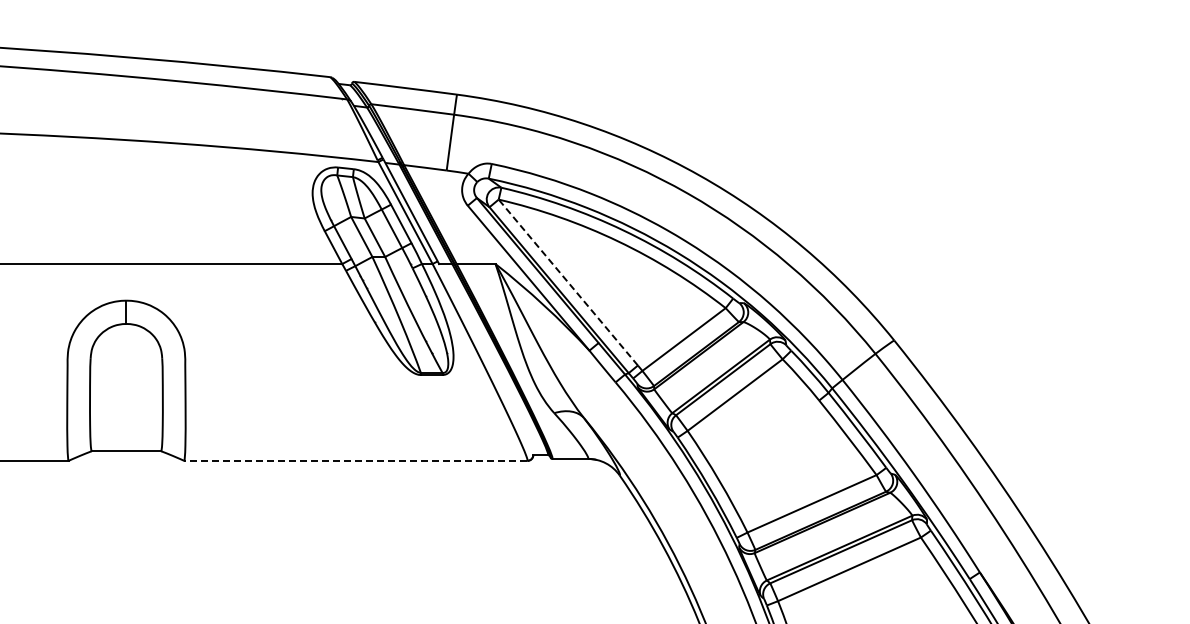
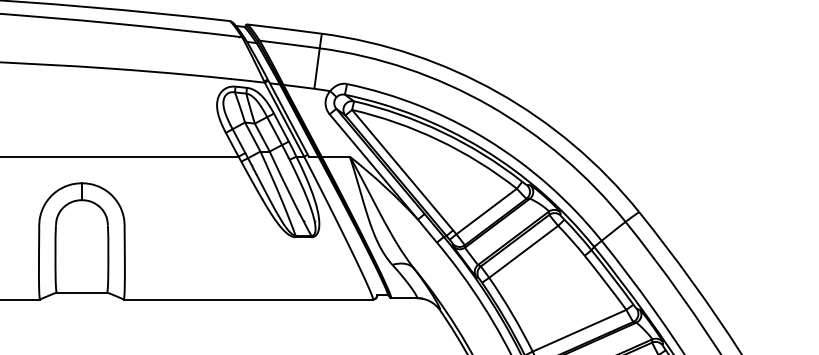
line: (567, 282) -> (402, 170), dashed -> solid
line: (355, 460) -> (248, 299), dashed -> solid

